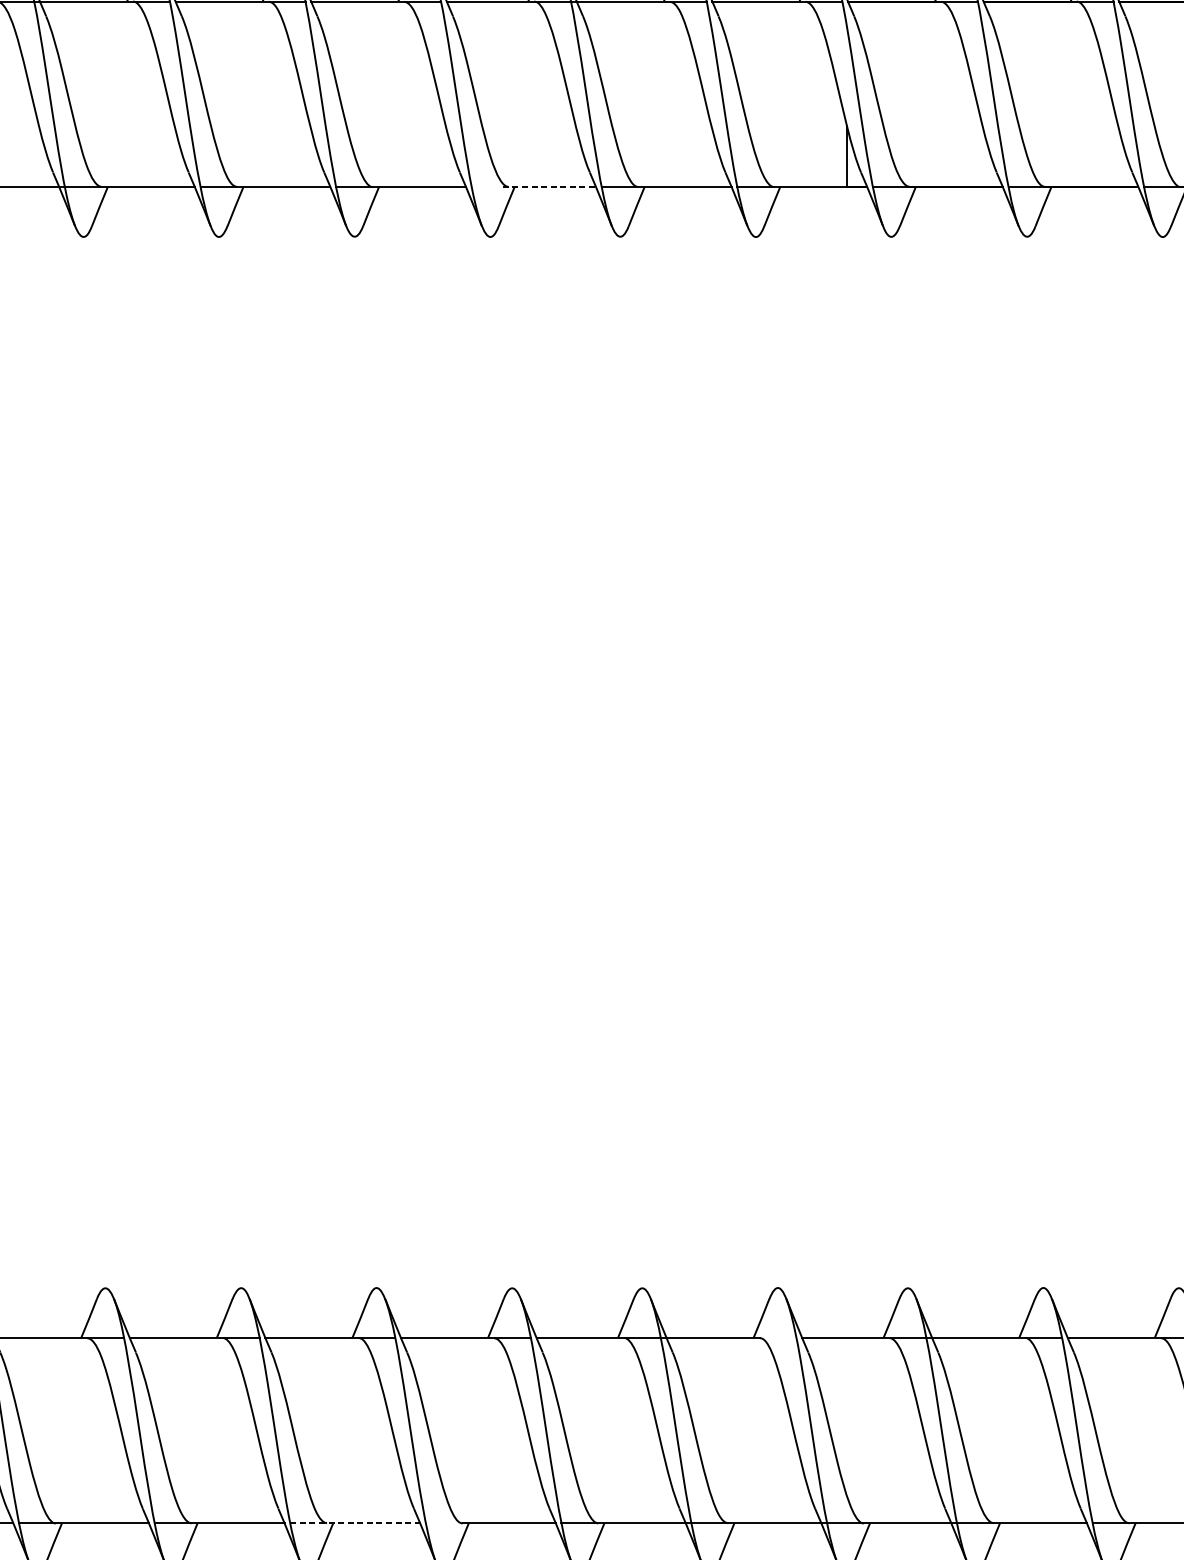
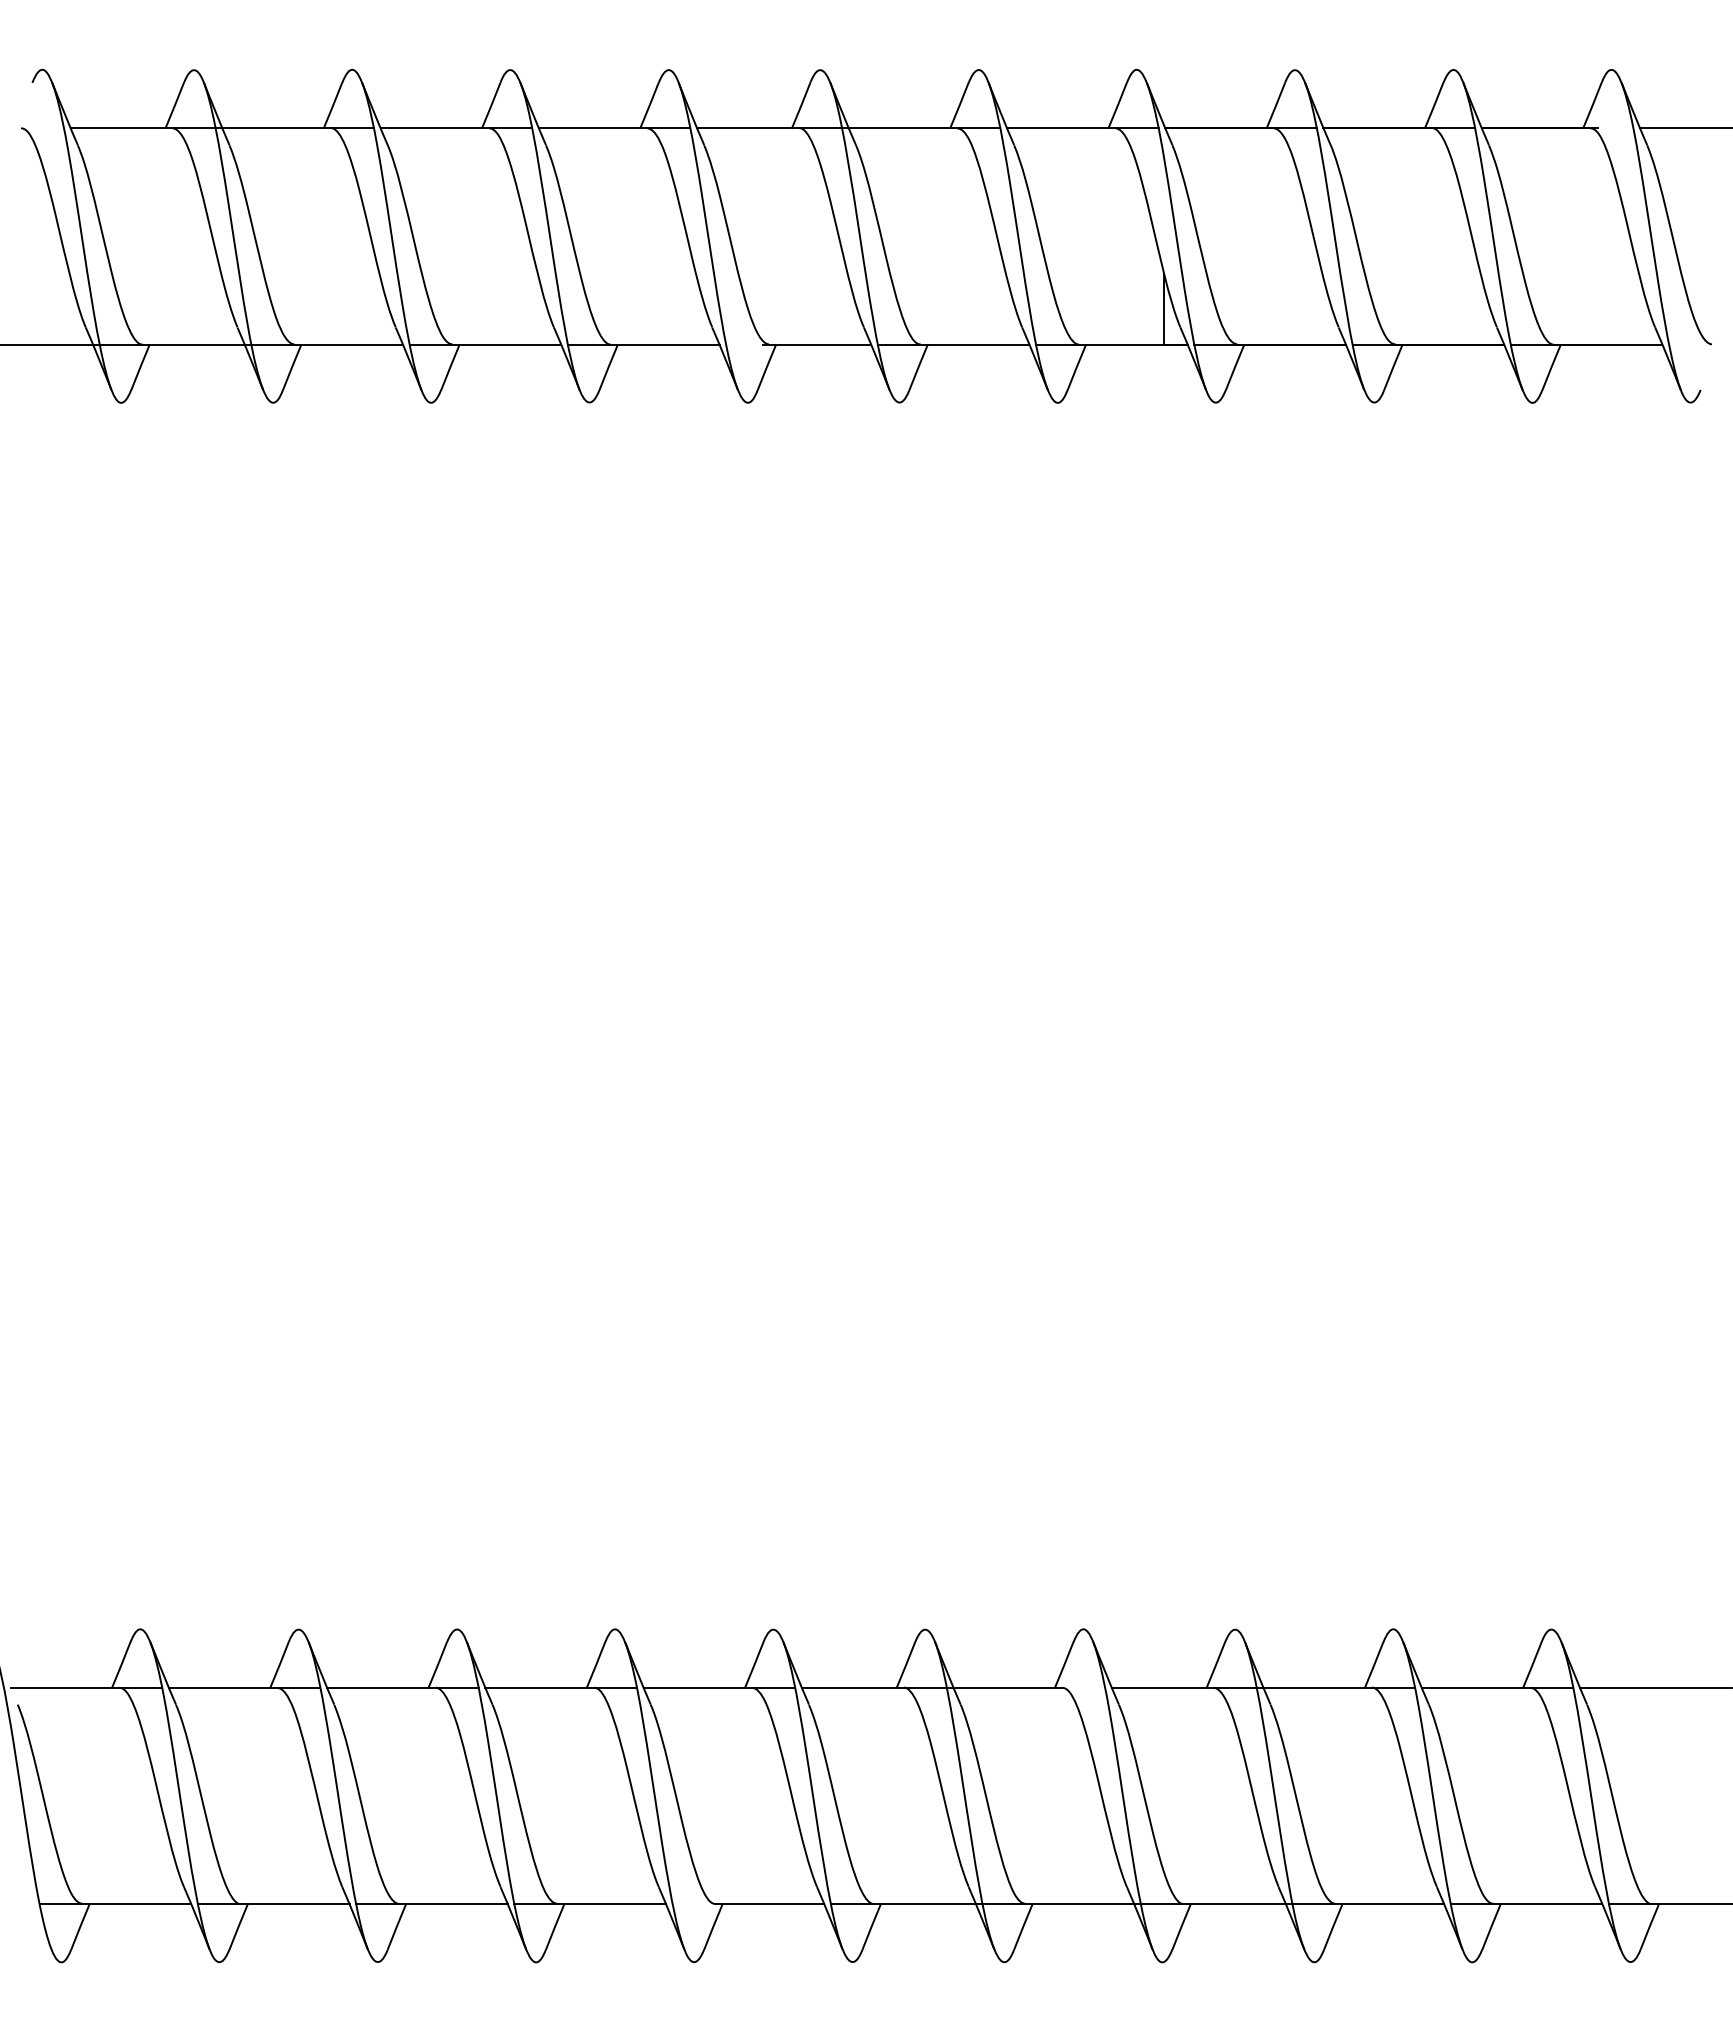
line: (550, 187) -> (817, 344), dashed -> solid
line: (355, 1523) -> (590, 1904), dashed -> solid

